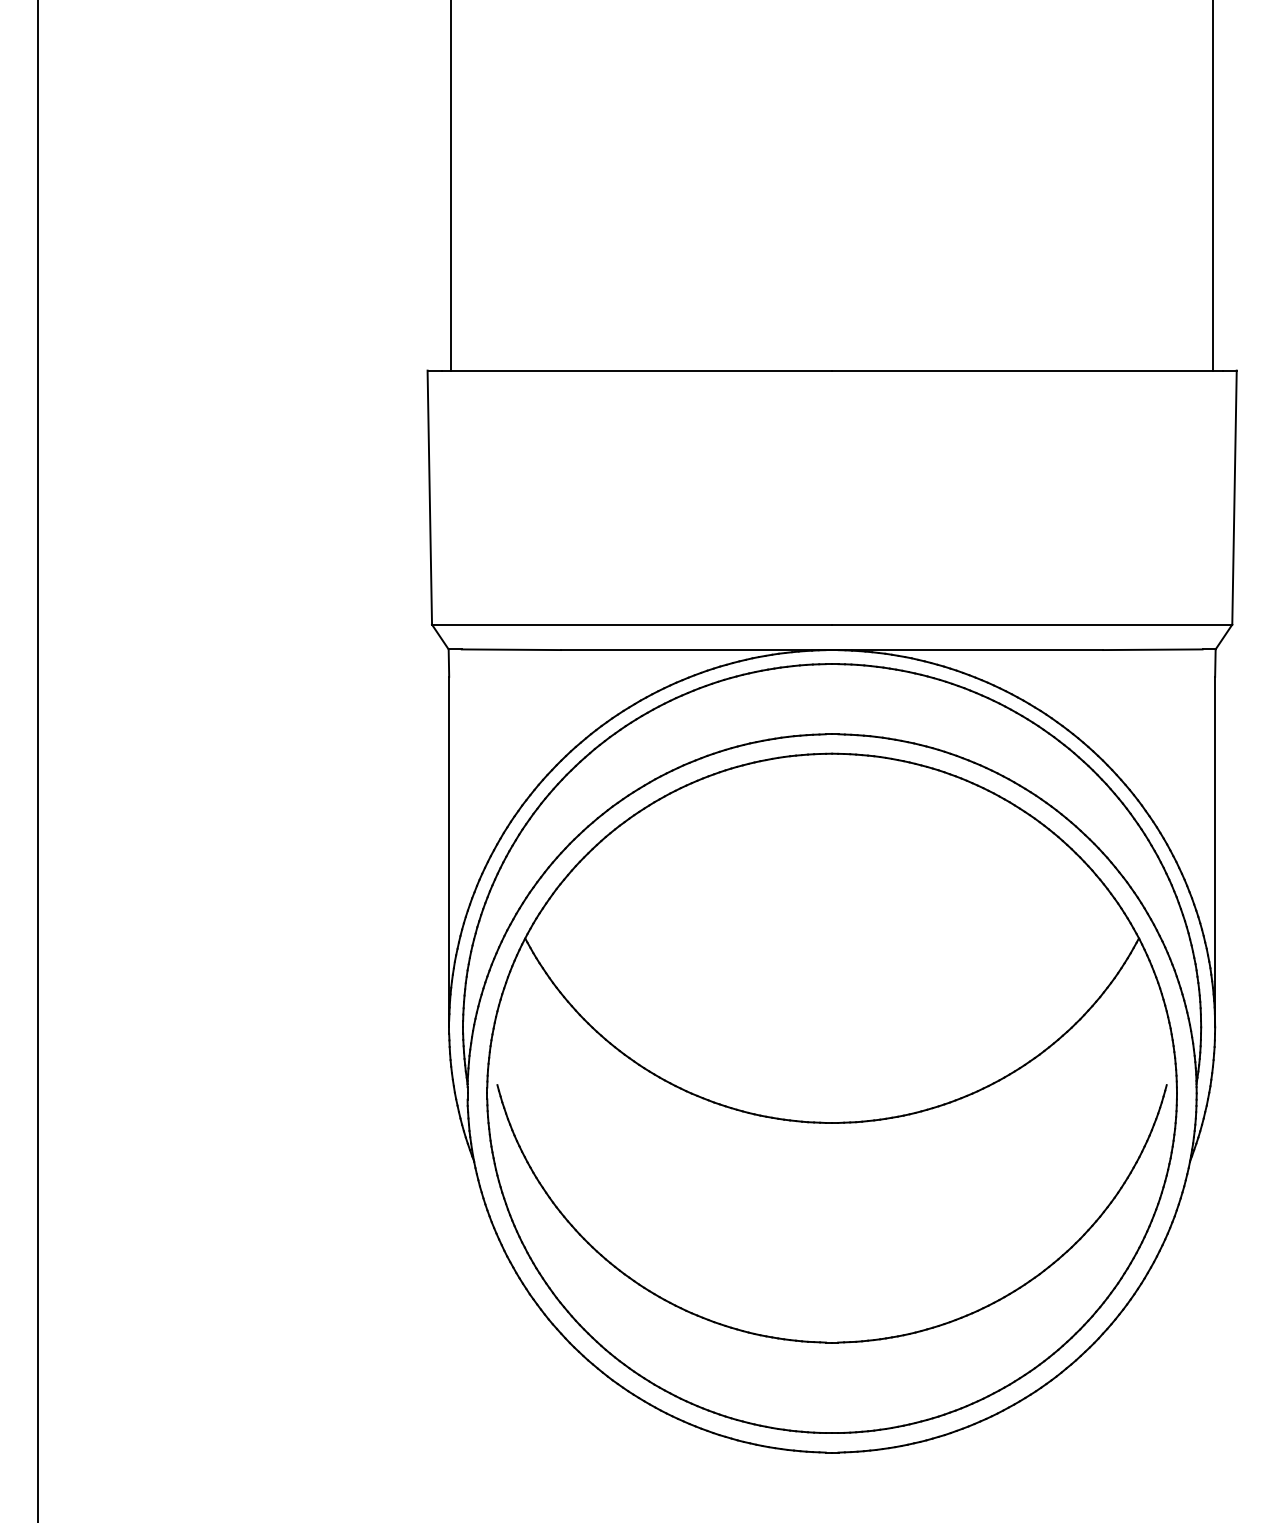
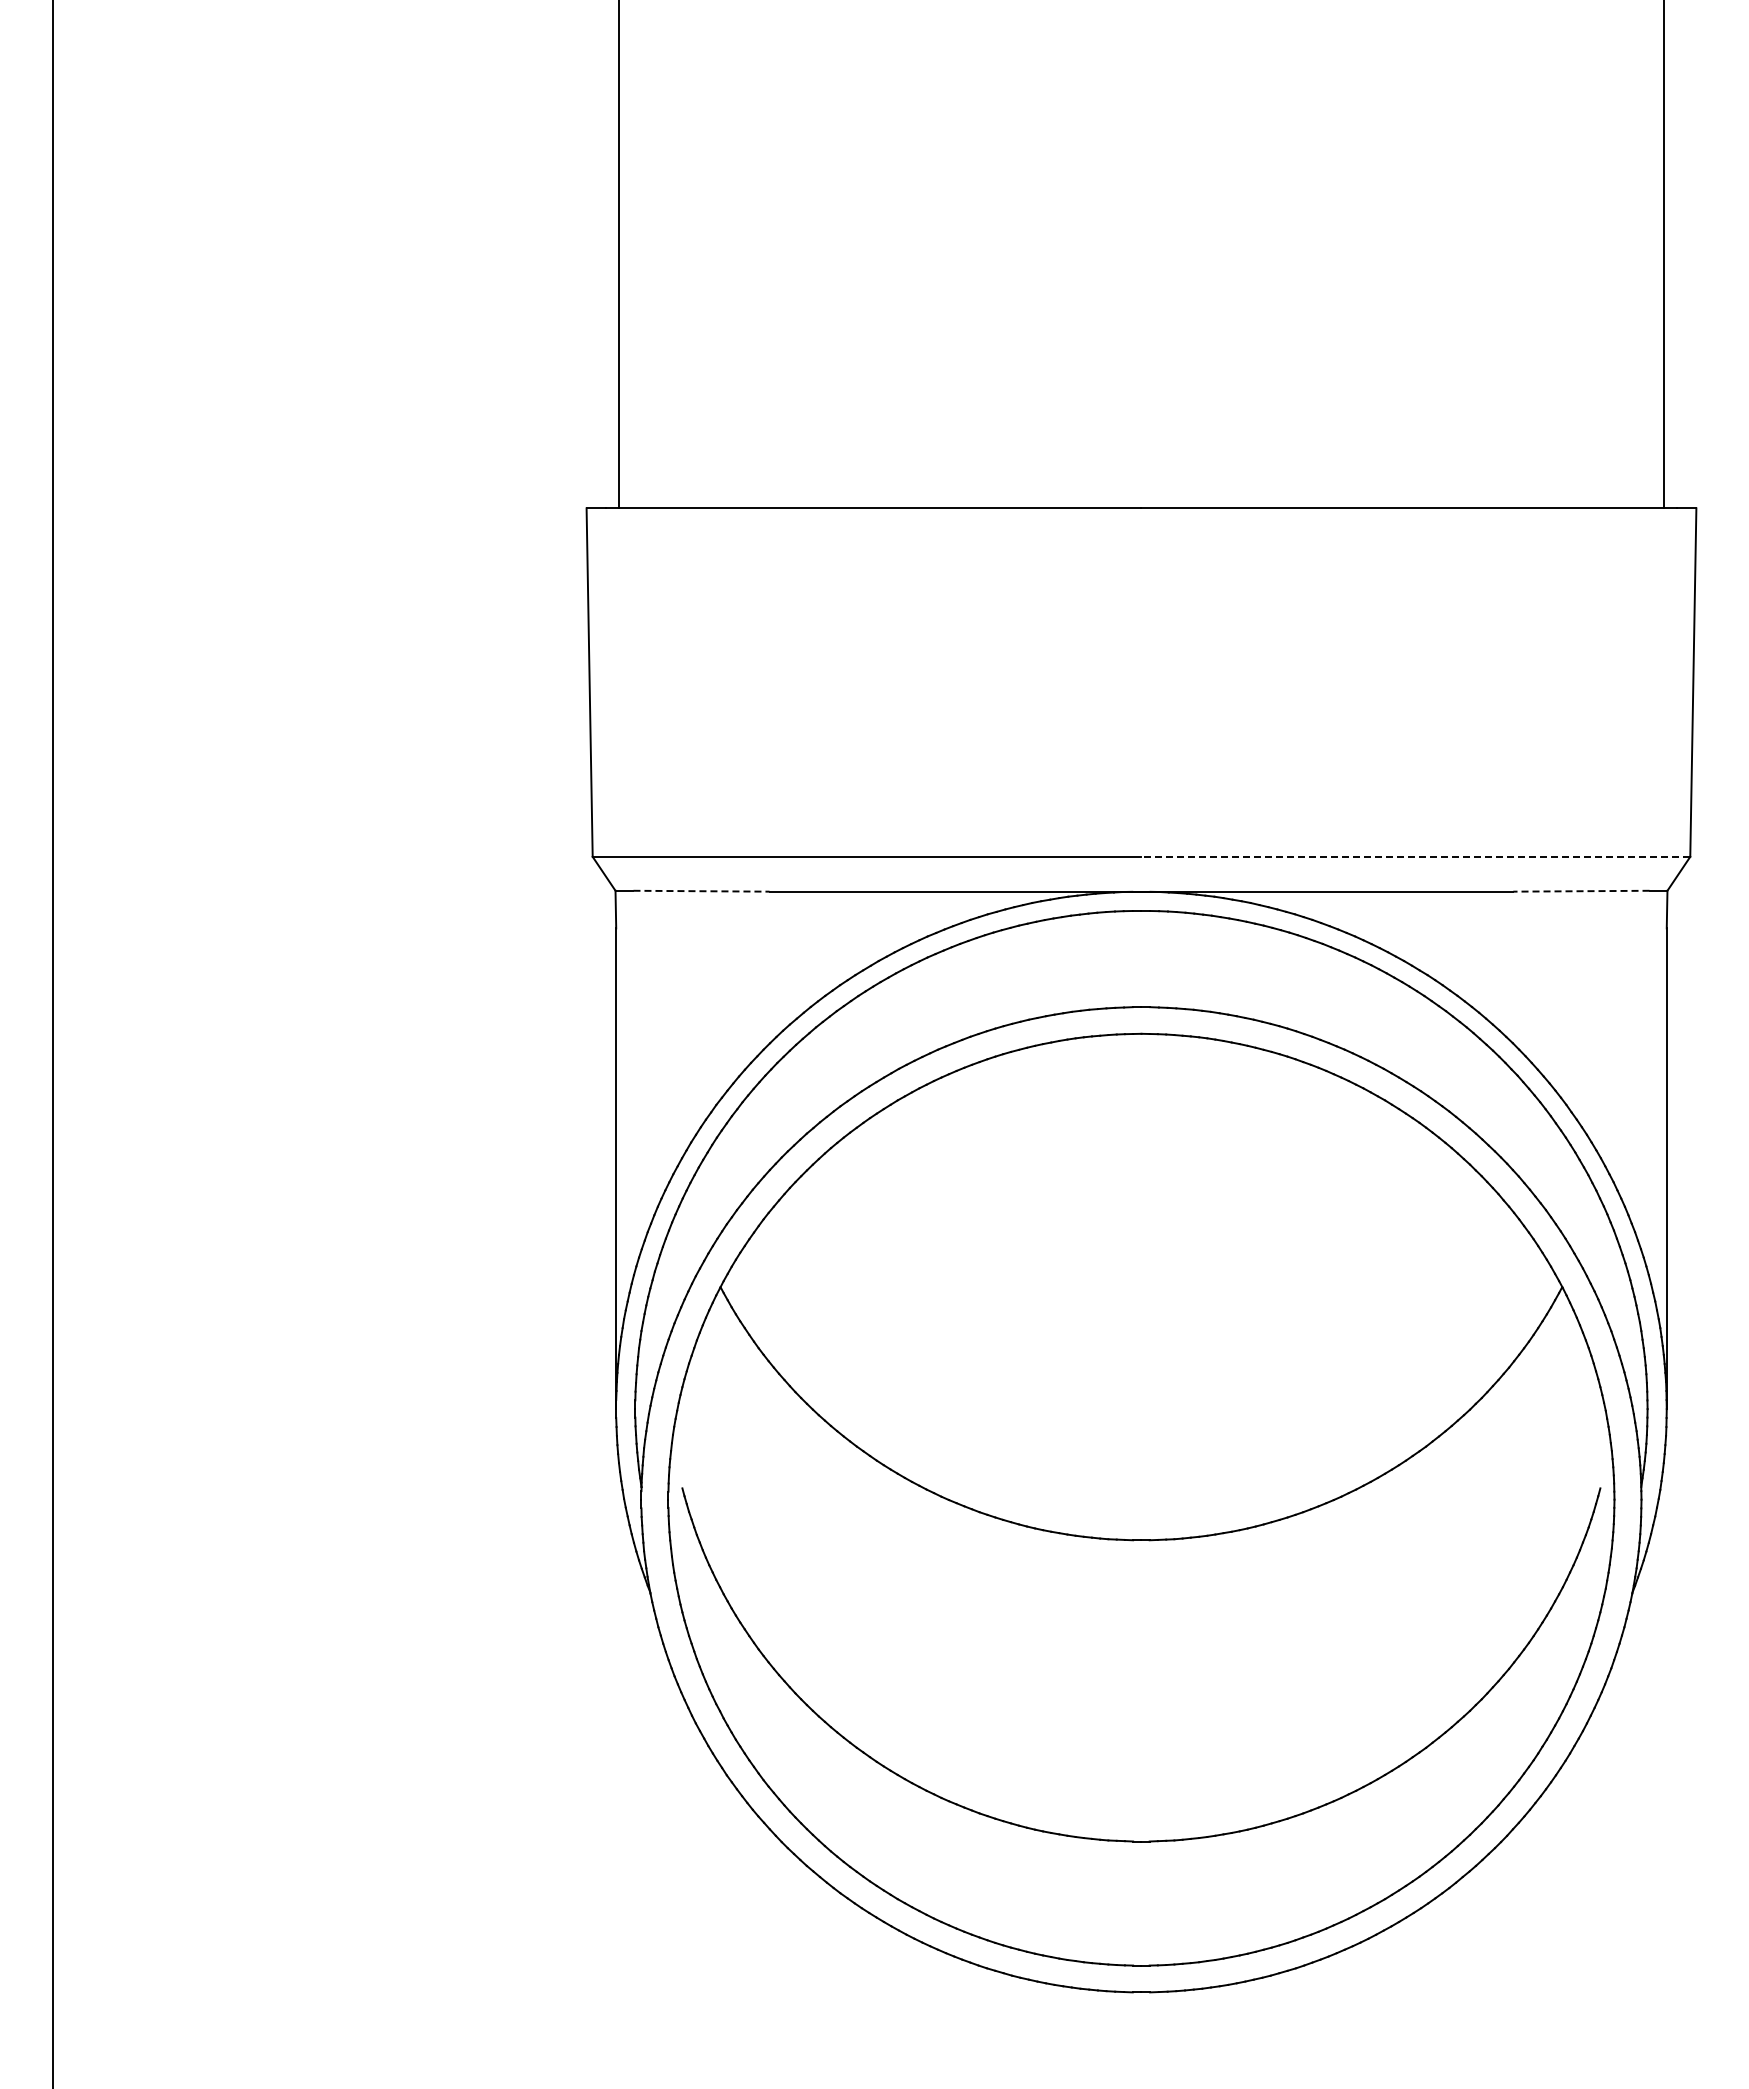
line: (1031, 624) -> (1415, 856), solid -> dashed
line: (511, 649) -> (701, 891), solid -> dashed
line: (1152, 649) -> (1580, 891), solid -> dashed

